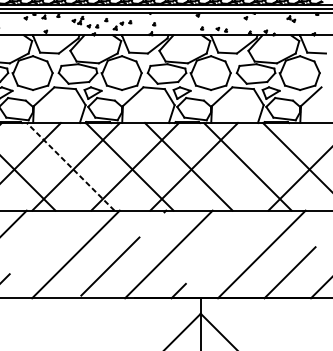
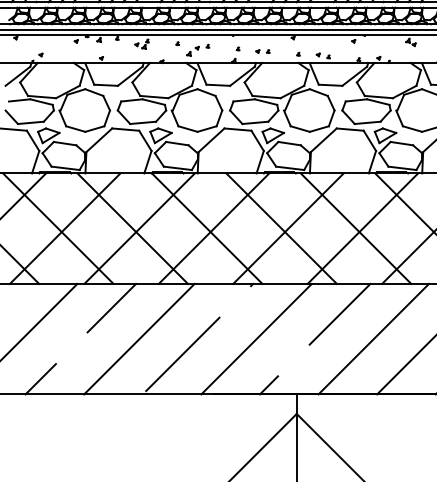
part: (92, 26) -> (262, 51), moved
line: (70, 166) -> (132, 228), dashed -> solid
line: (252, 166) -> (362, 228), added
line: (53, 229) -> (111, 307), added
line: (234, 234) -> (339, 313), added

